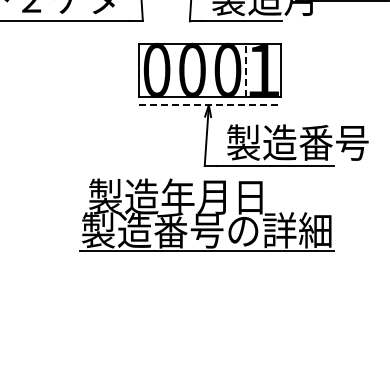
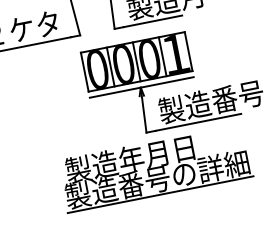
line: (174, 70) -> (110, 67), added
line: (210, 70) -> (136, 61), added
line: (245, 70) -> (162, 56), dashed -> solid
line: (210, 105) -> (141, 87), dashed -> solid

